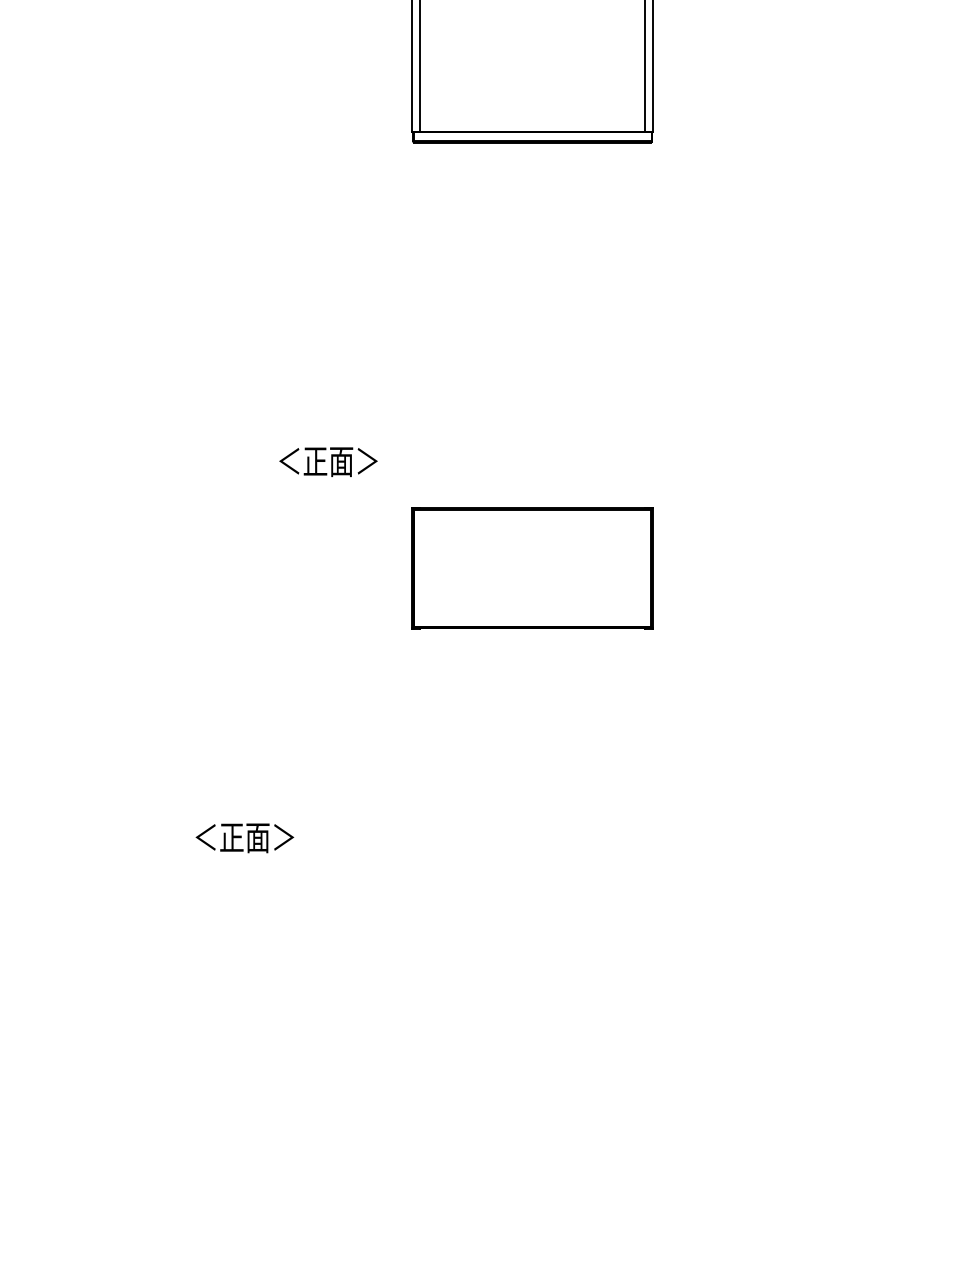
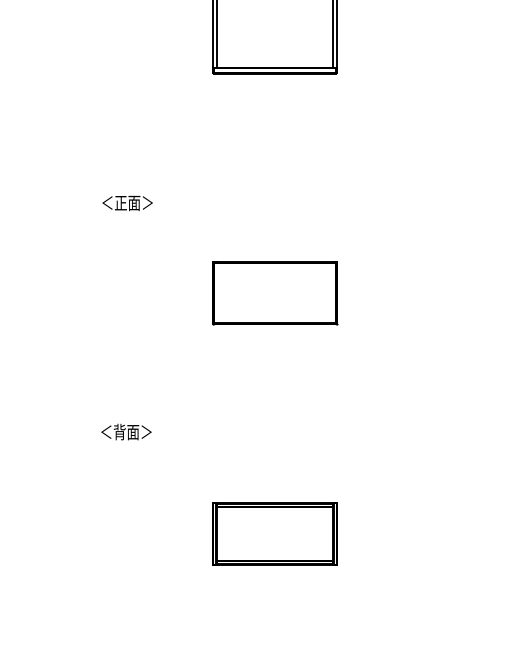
text: (328, 462) -> (127, 203), moved
text: (231, 838) -> (119, 432), ＜正面＞ -> ＜背面＞
part: (531, 1033) -> (274, 533), added

